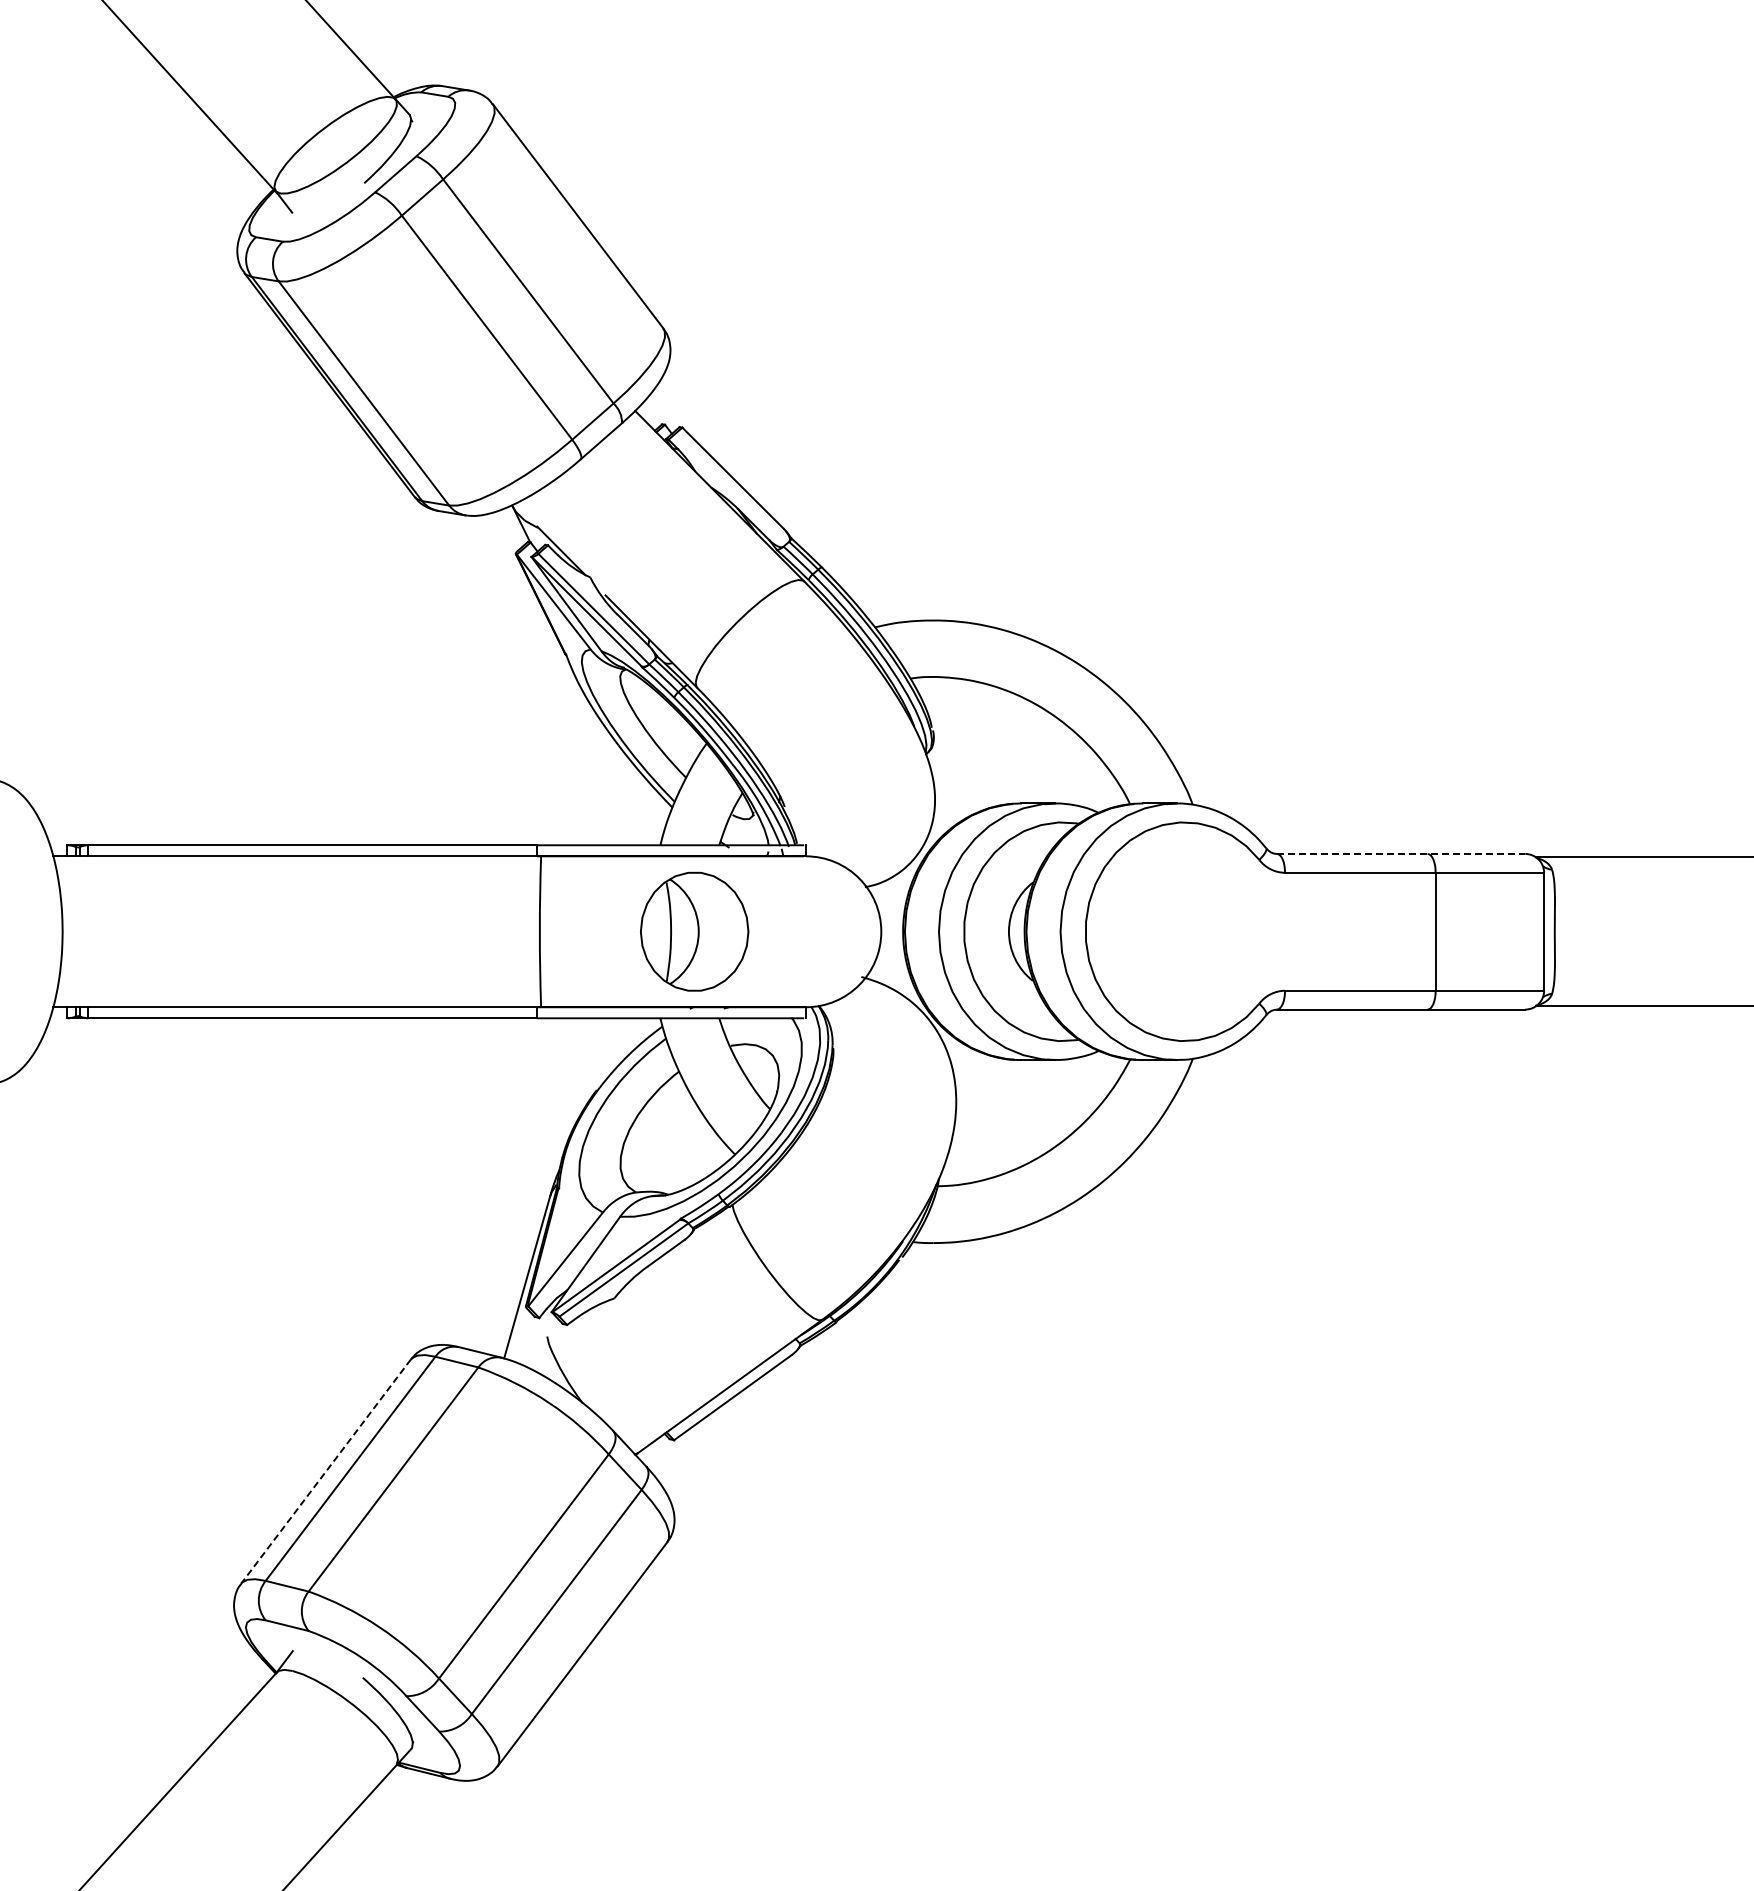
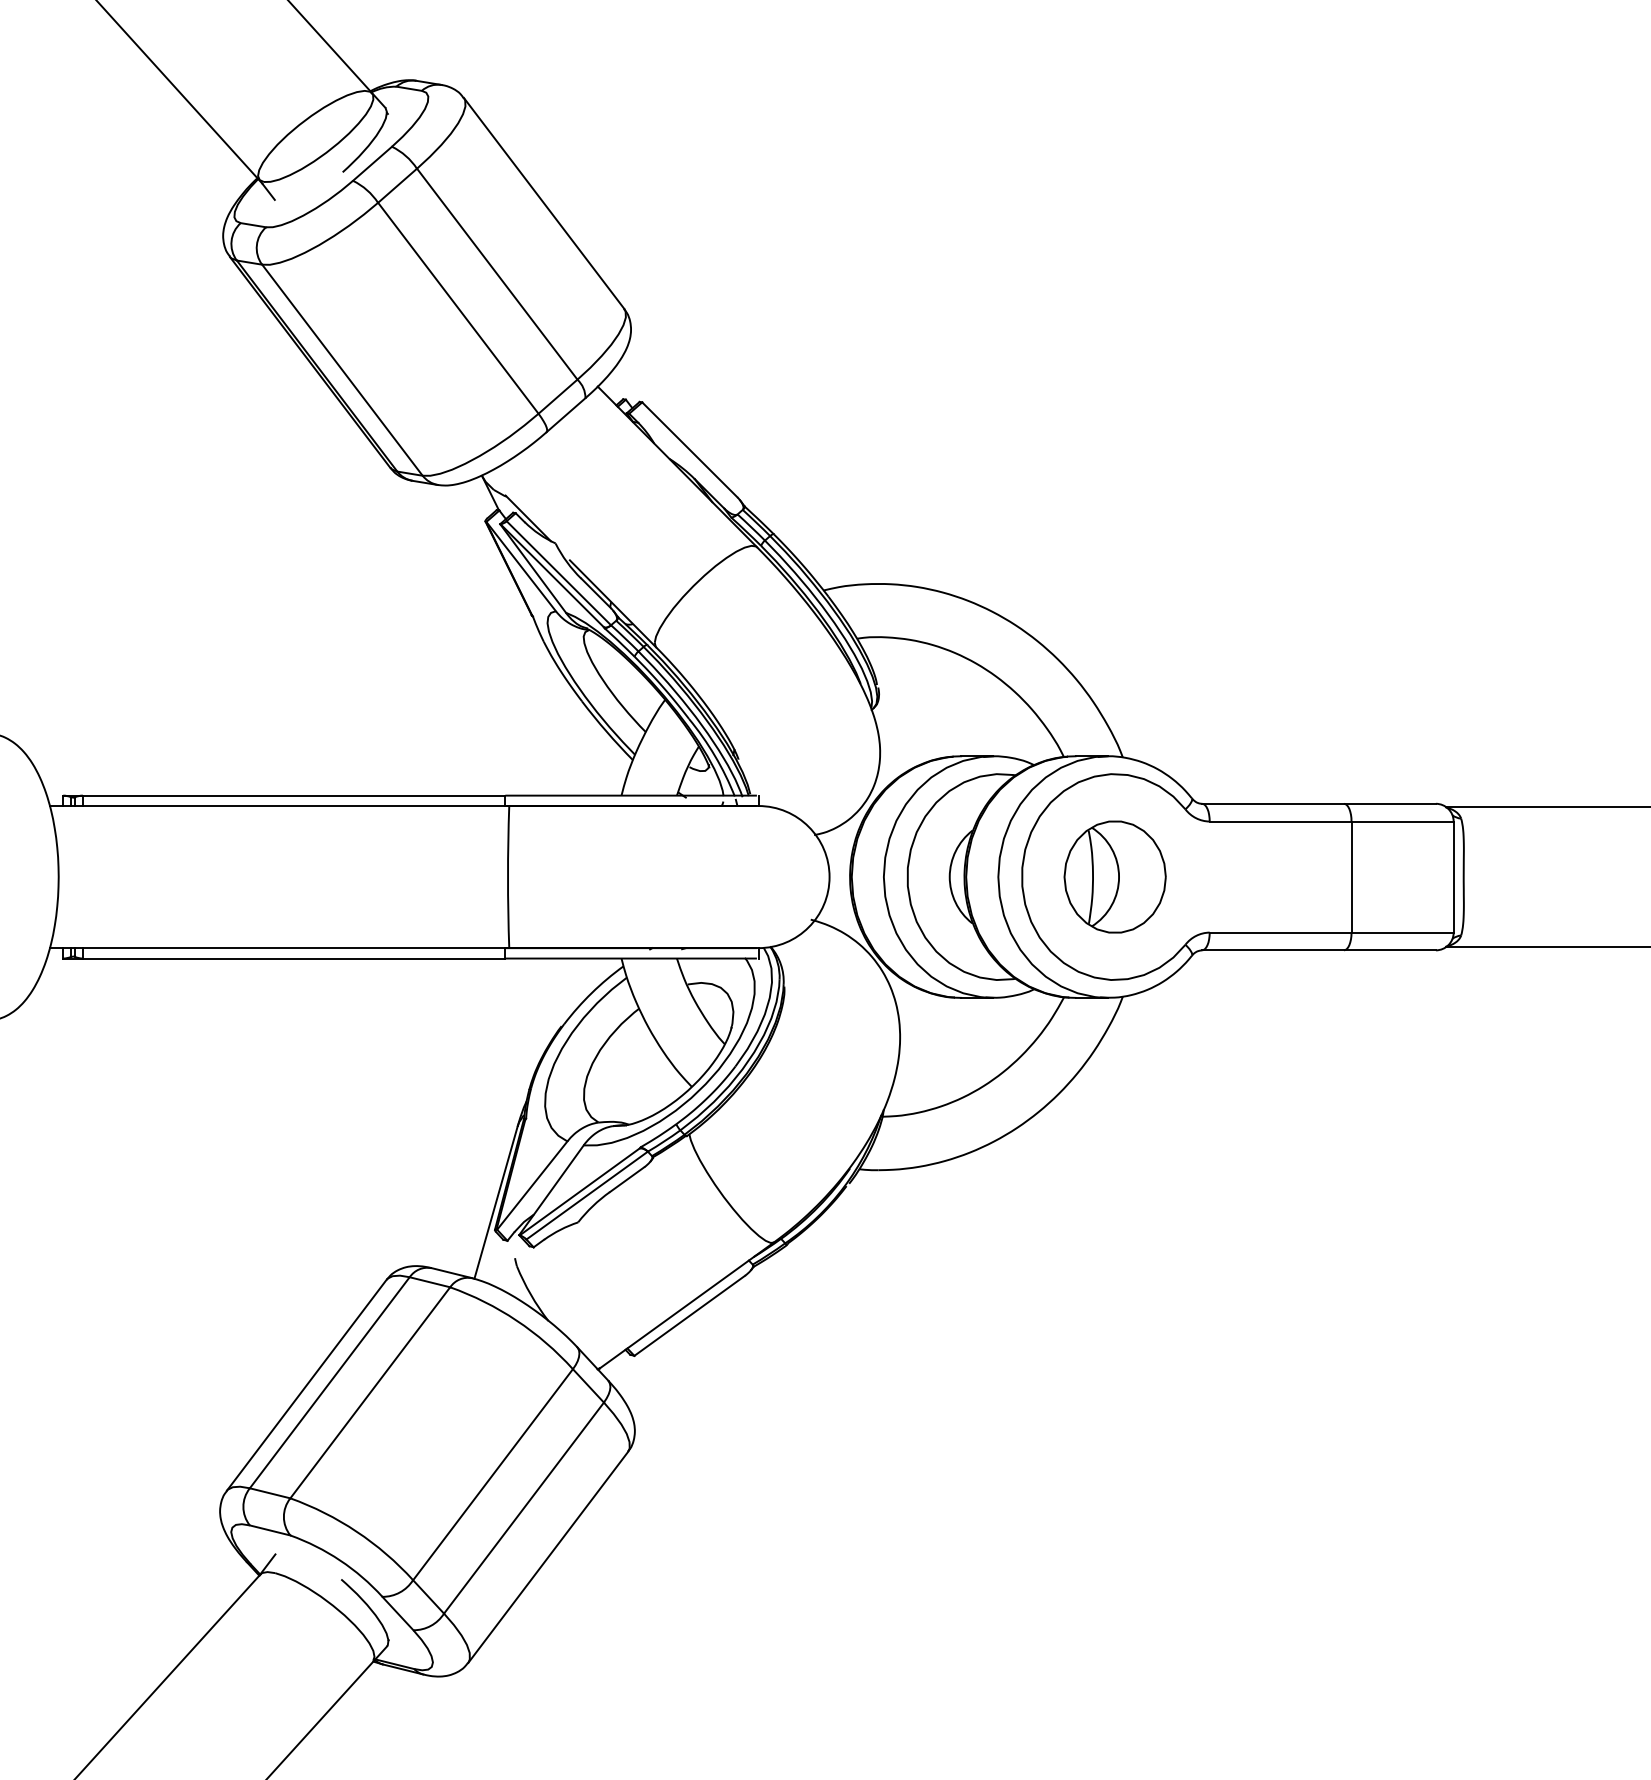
line: (1401, 853) -> (1319, 803), dashed -> solid
part: (694, 931) -> (1115, 876), moved
line: (326, 1471) -> (307, 1385), dashed -> solid

